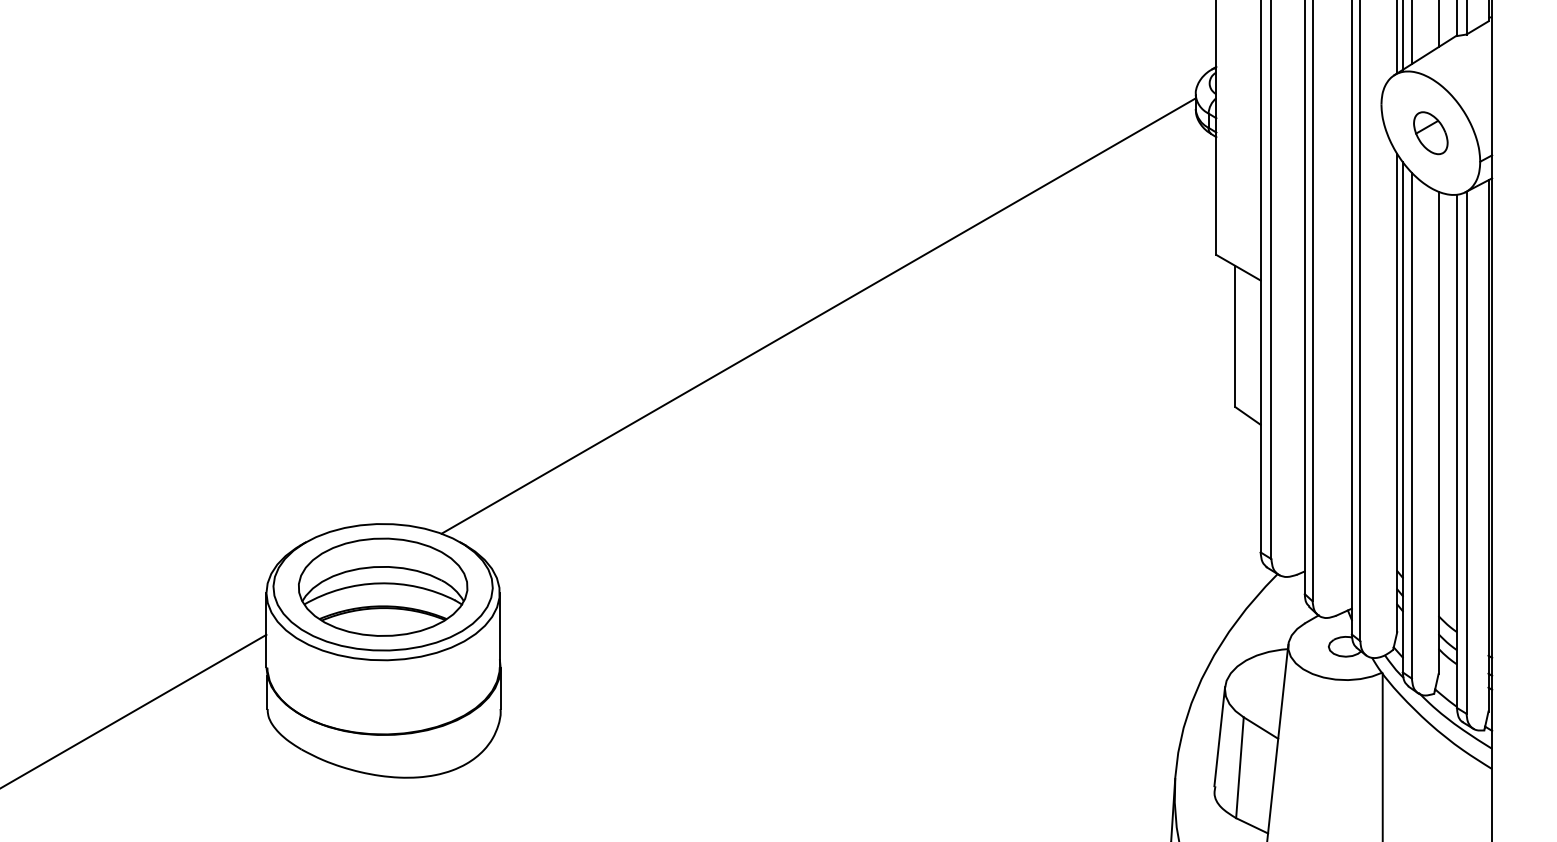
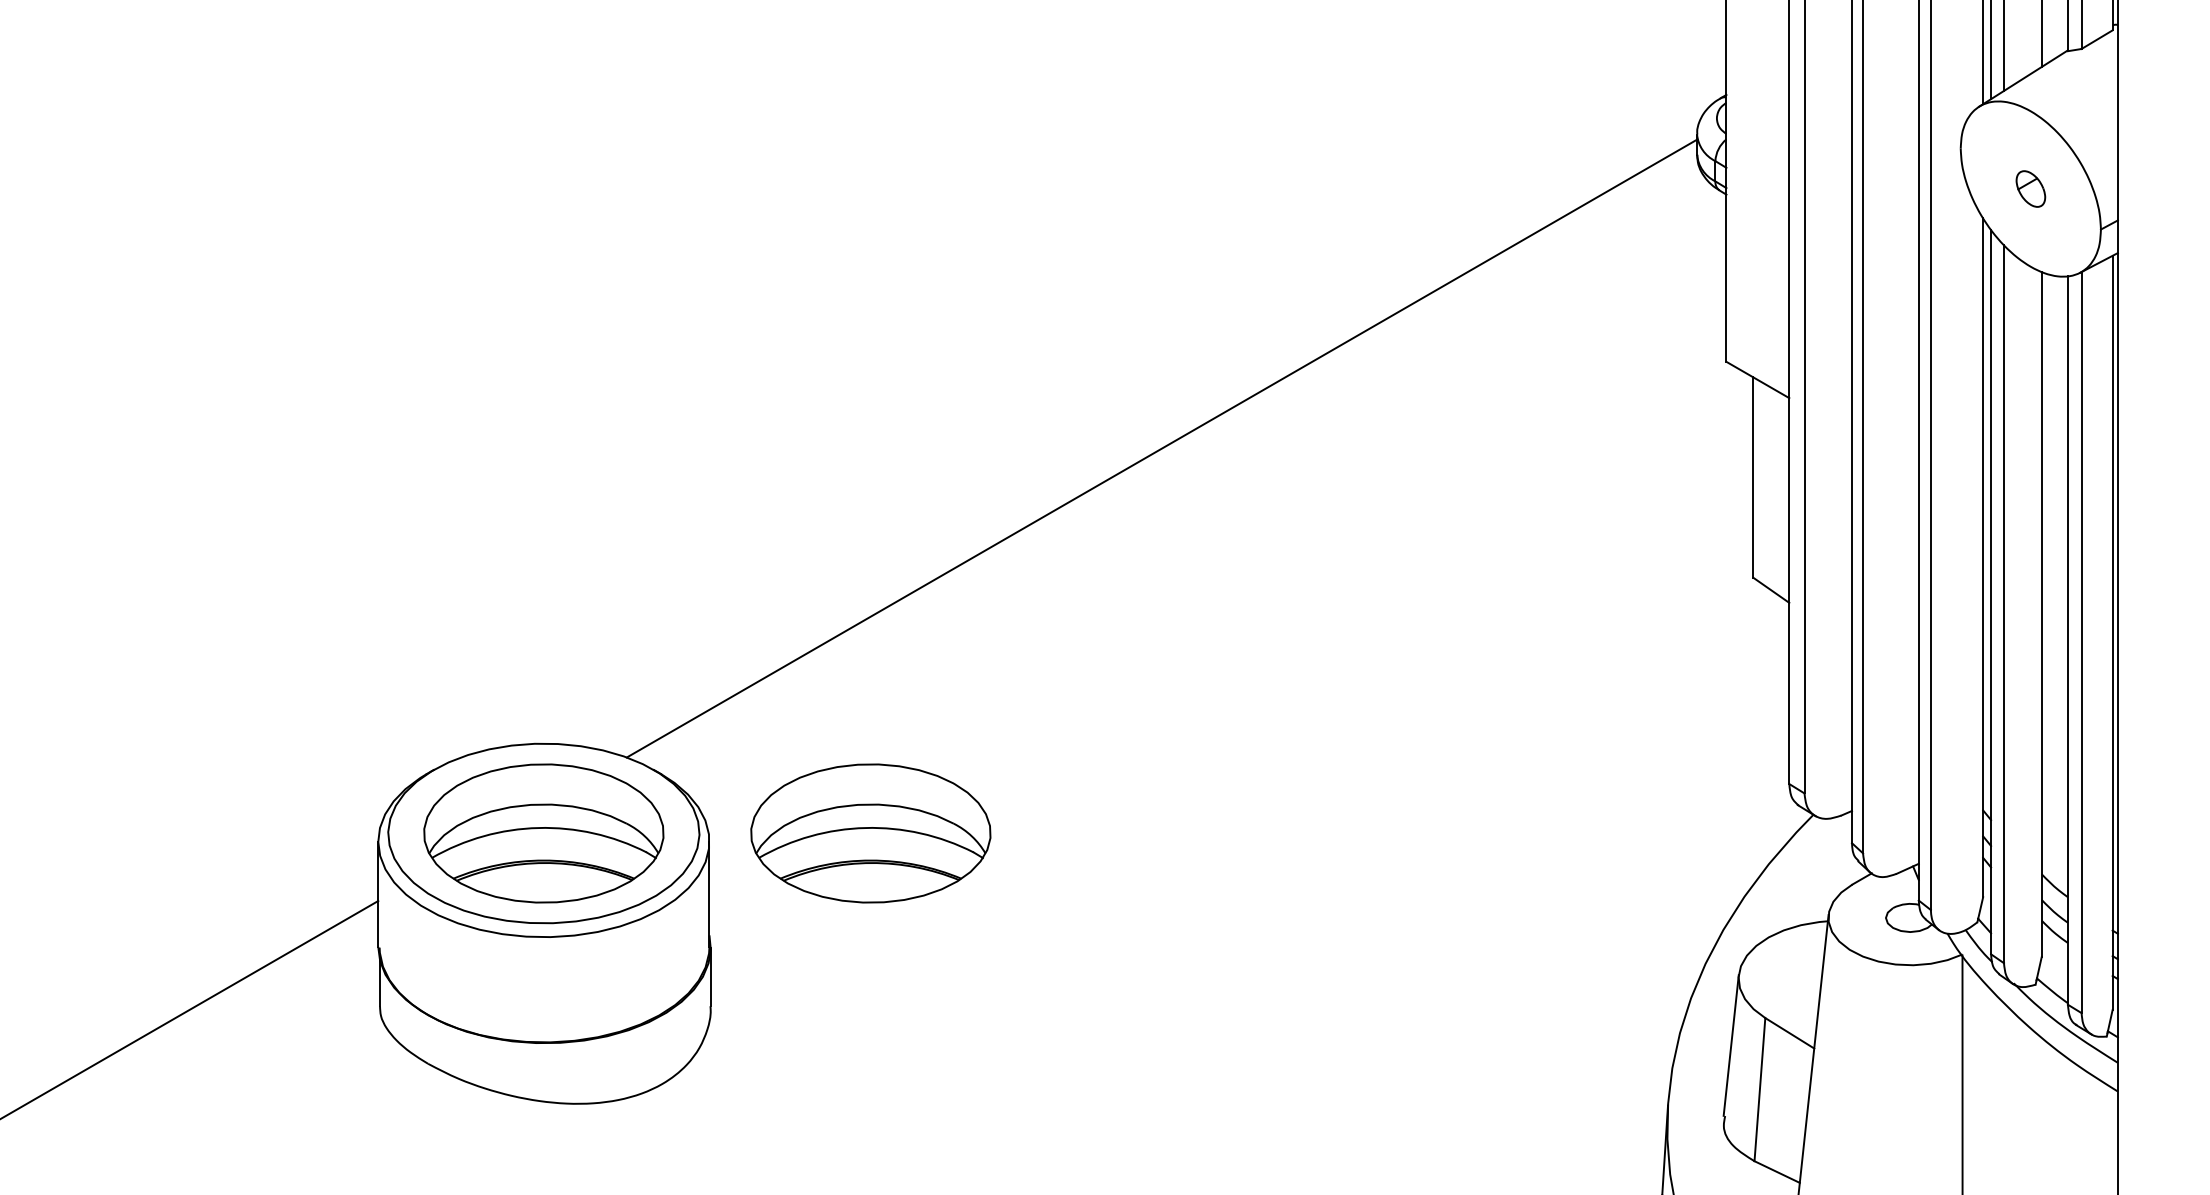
part: (1430, 132) -> (2030, 188), size x0.6
part: (613, 587) -> (870, 833), added

